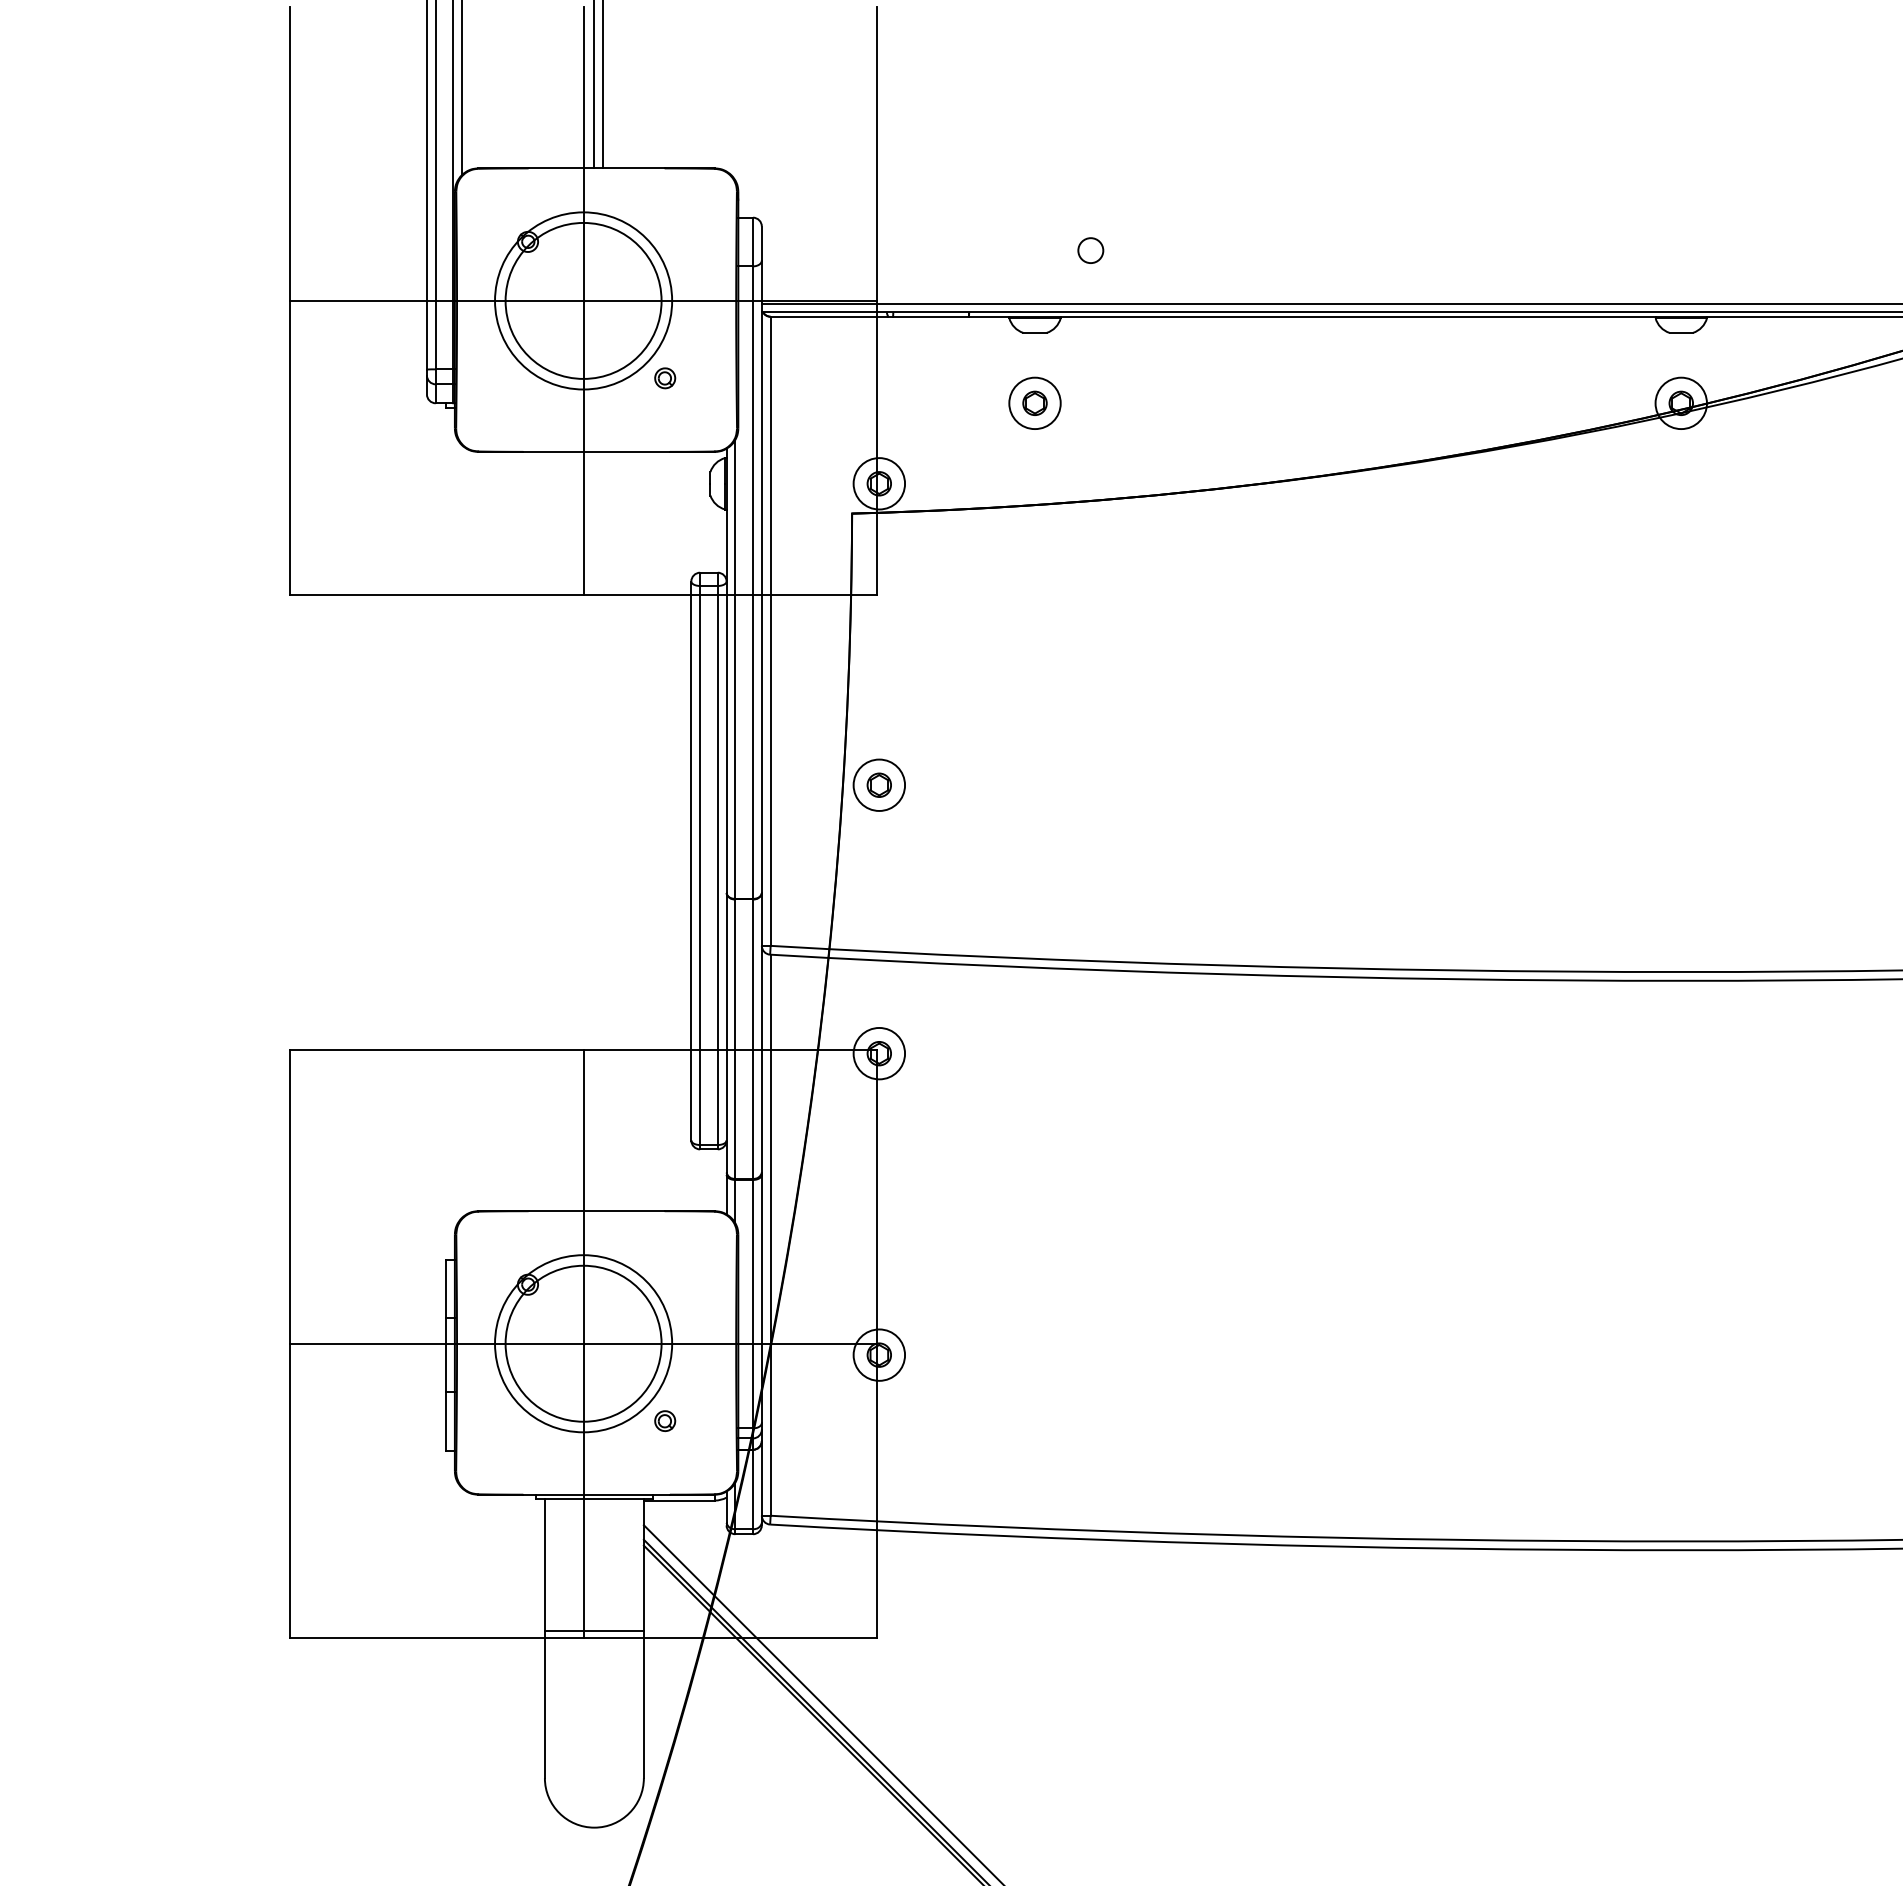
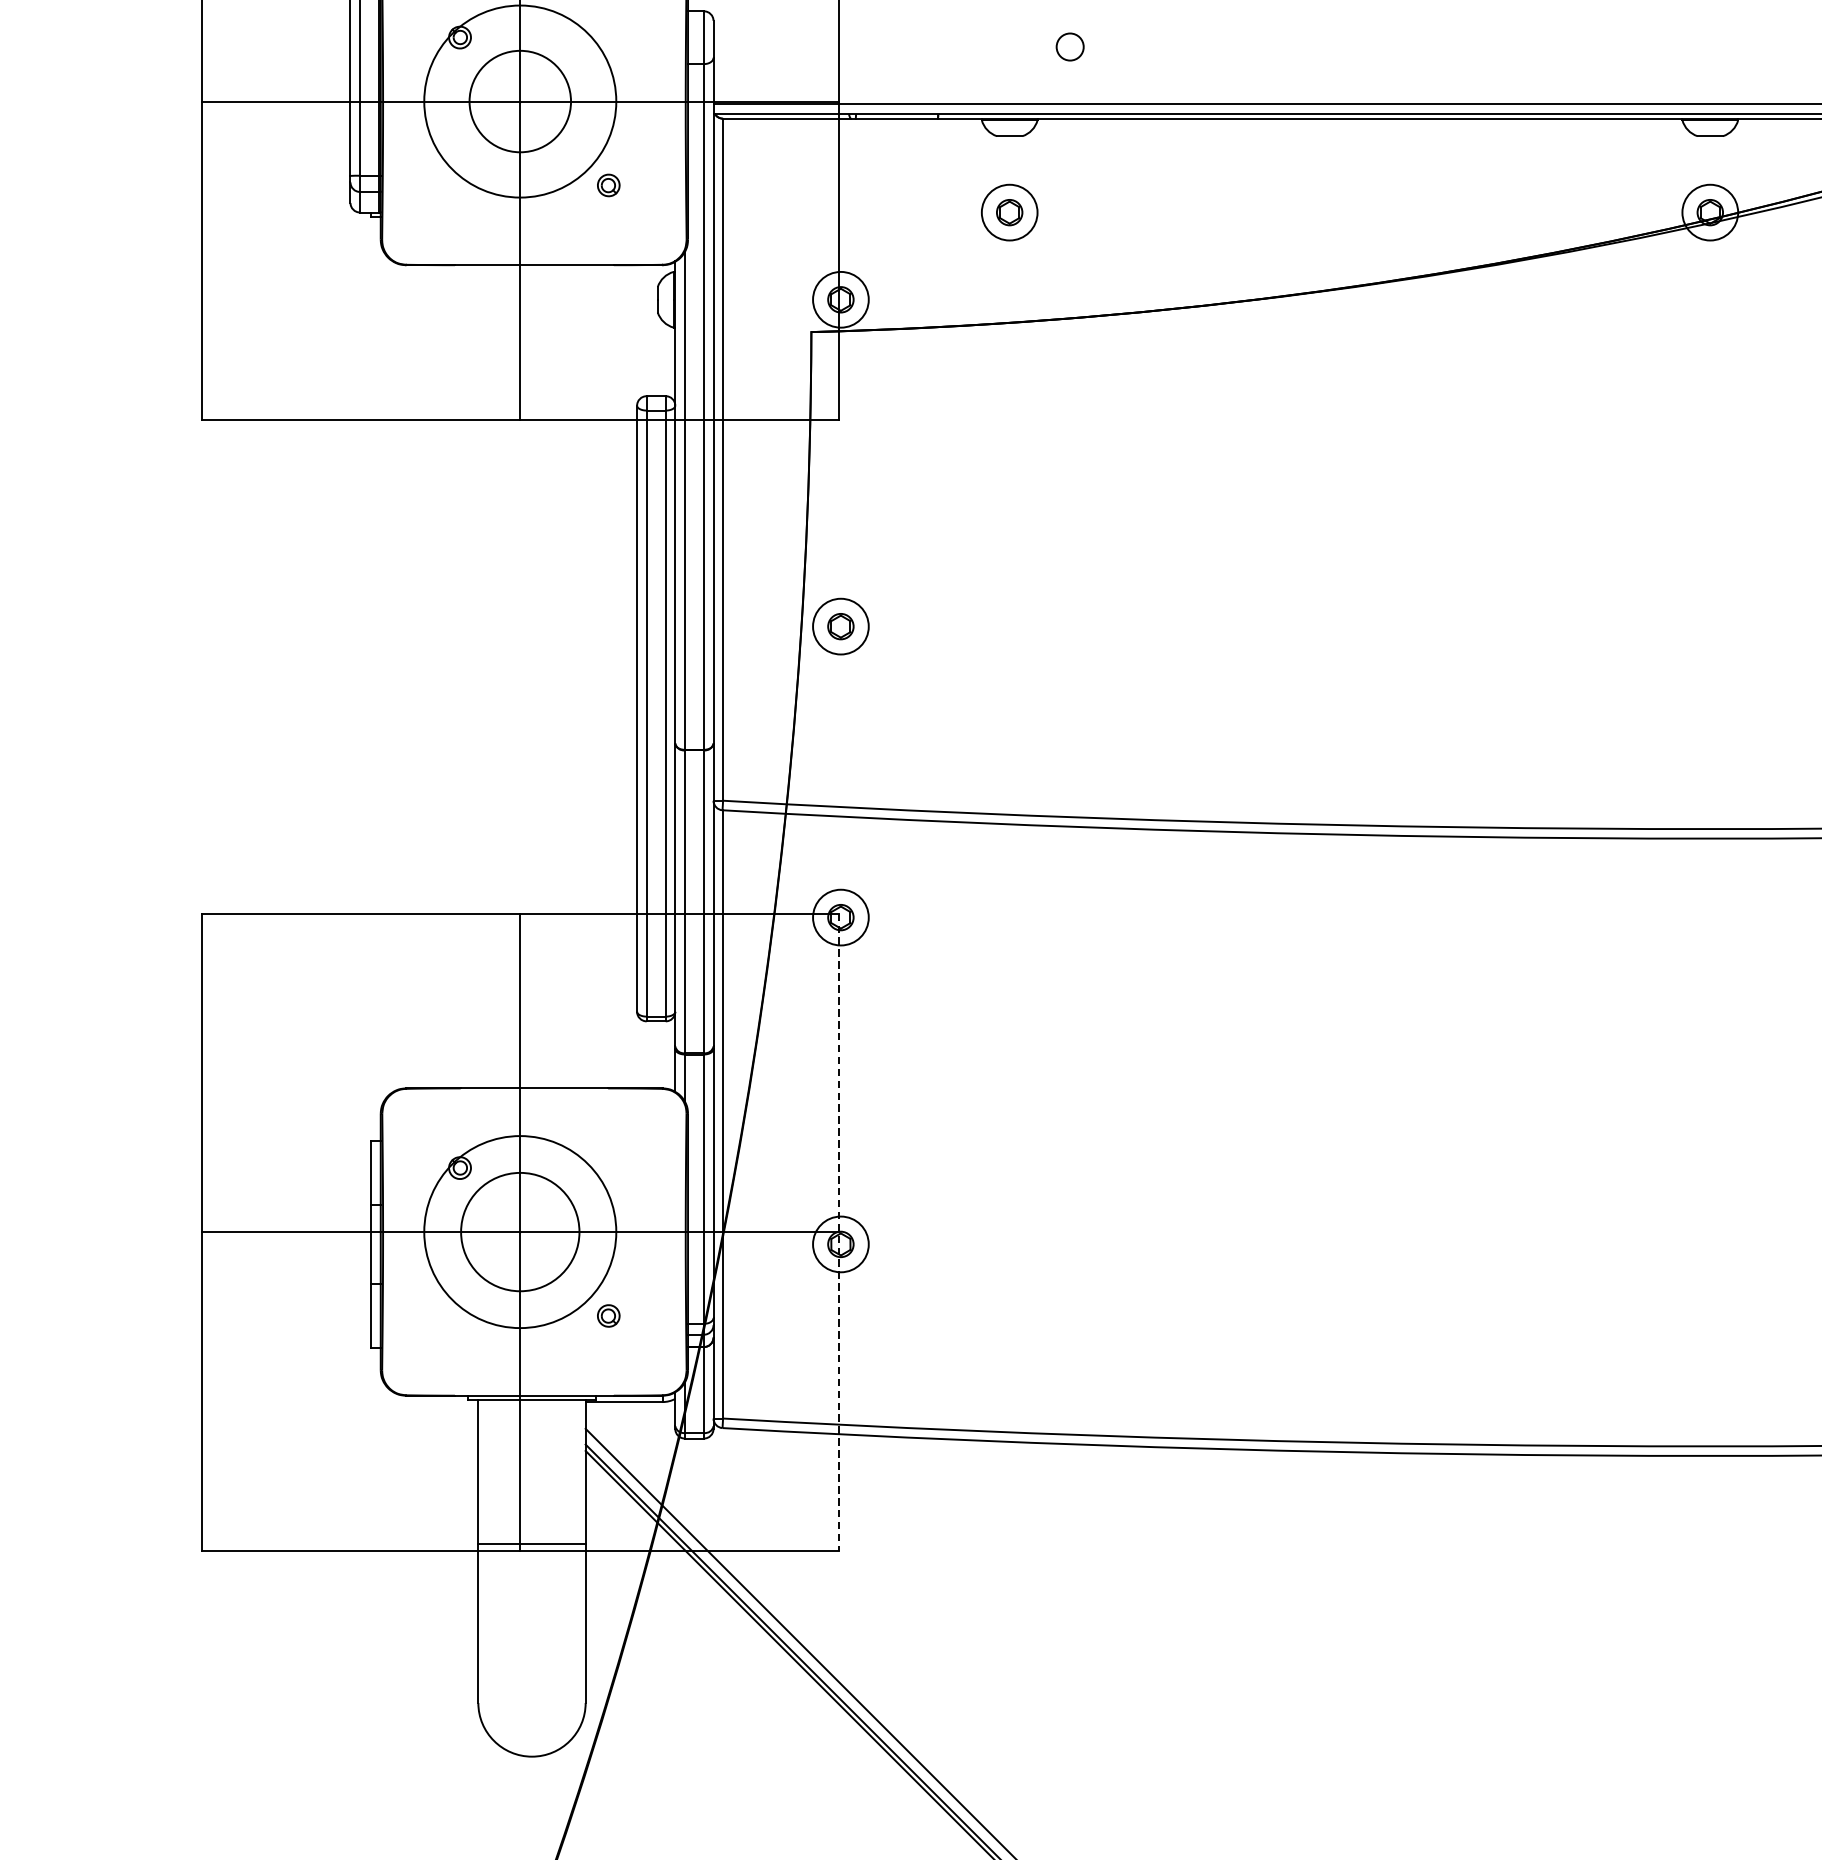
circle: (583, 300) -> (520, 101), size x0.6
circle: (583, 1343) -> (520, 1231), size x0.7
line: (877, 1343) -> (838, 1231), solid -> dashed

